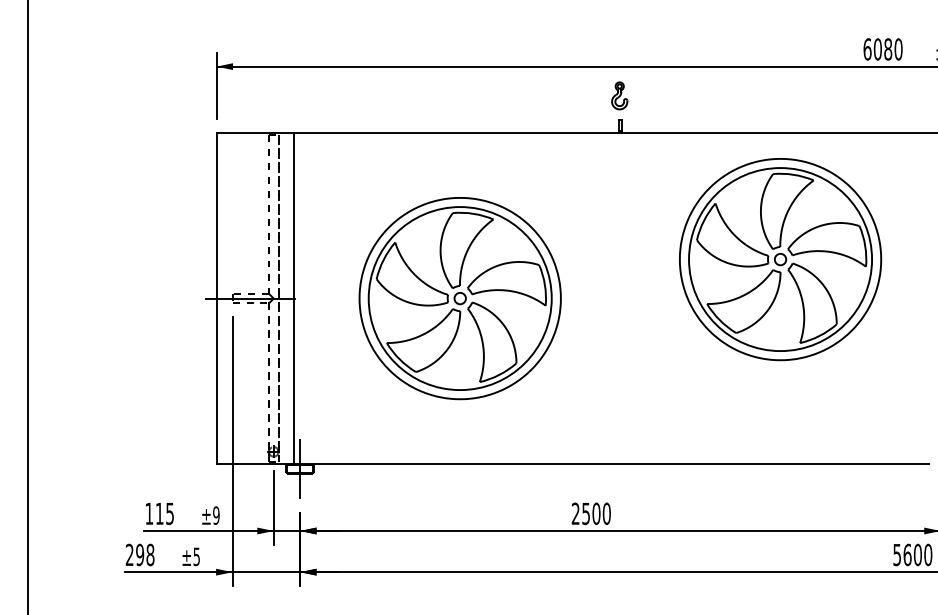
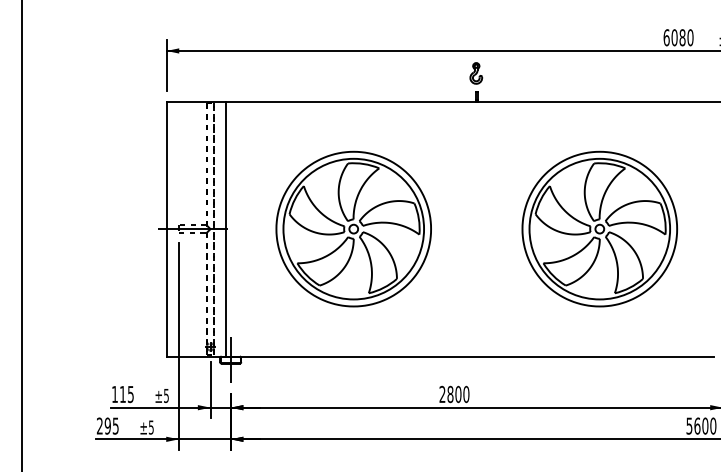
part: (780, 259) -> (599, 229), moved
text: (586, 513) -> (450, 394), 2500 -> 2800
text: (216, 515) -> (166, 395), ±9 -> ±5
text: (150, 554) -> (115, 425), 298 -> 295

